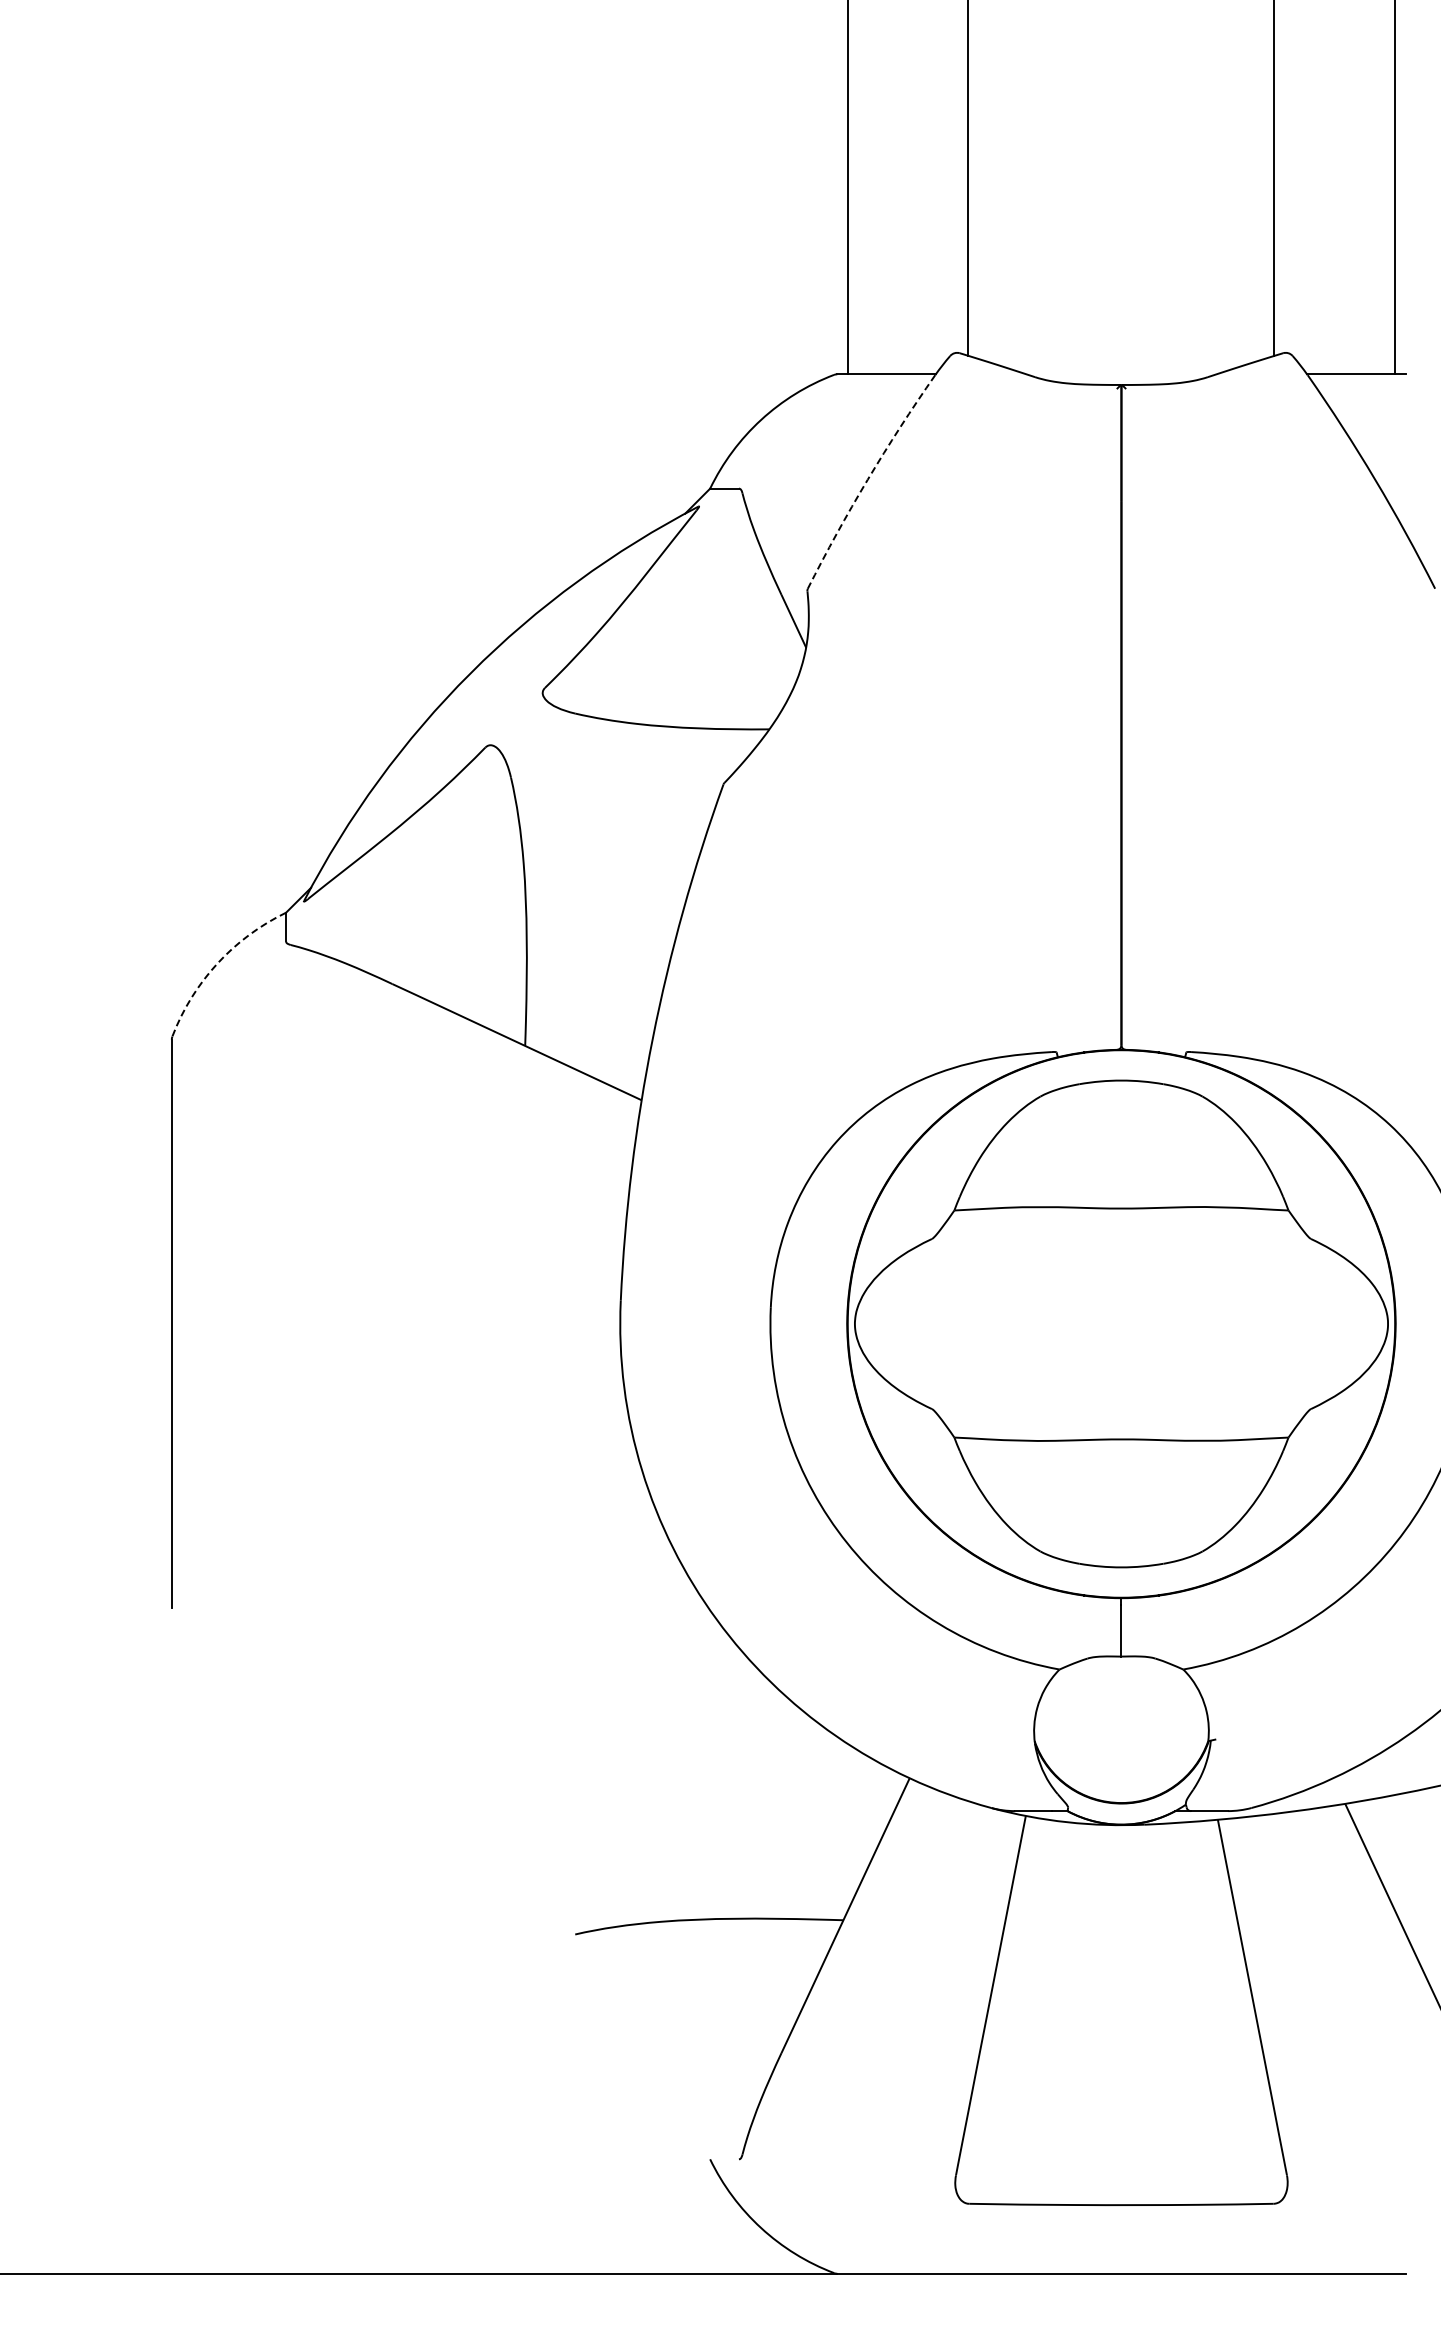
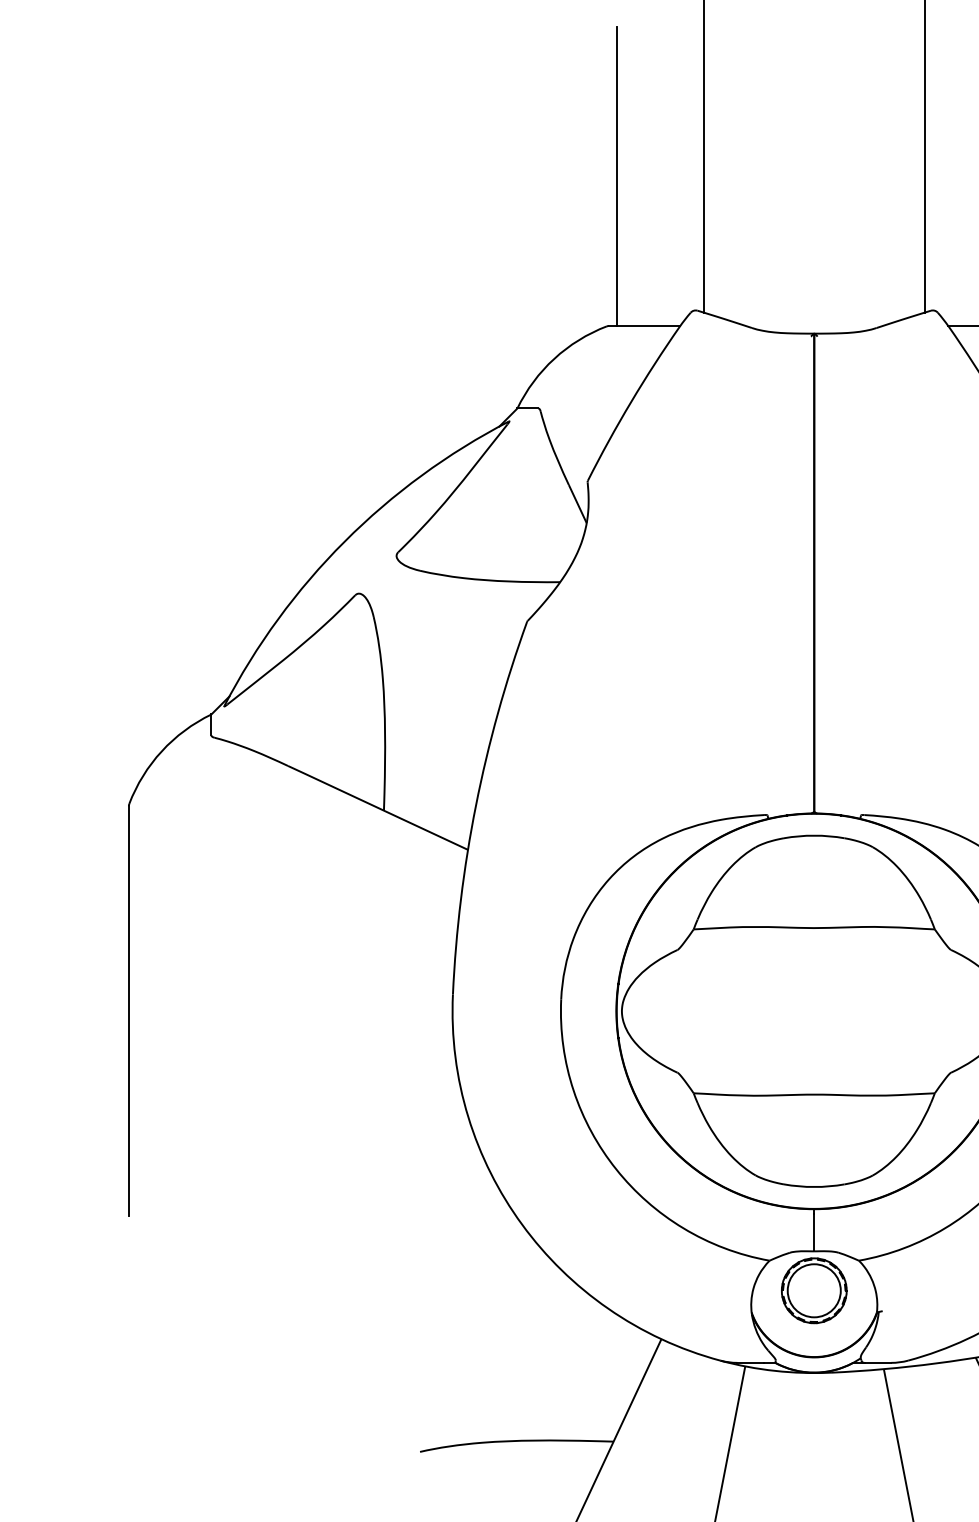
arc: (867, 479) -> (630, 401), dashed -> solid
arc: (217, 963) -> (161, 751), dashed -> solid
part: (1121, 1711) -> (814, 1290), added

